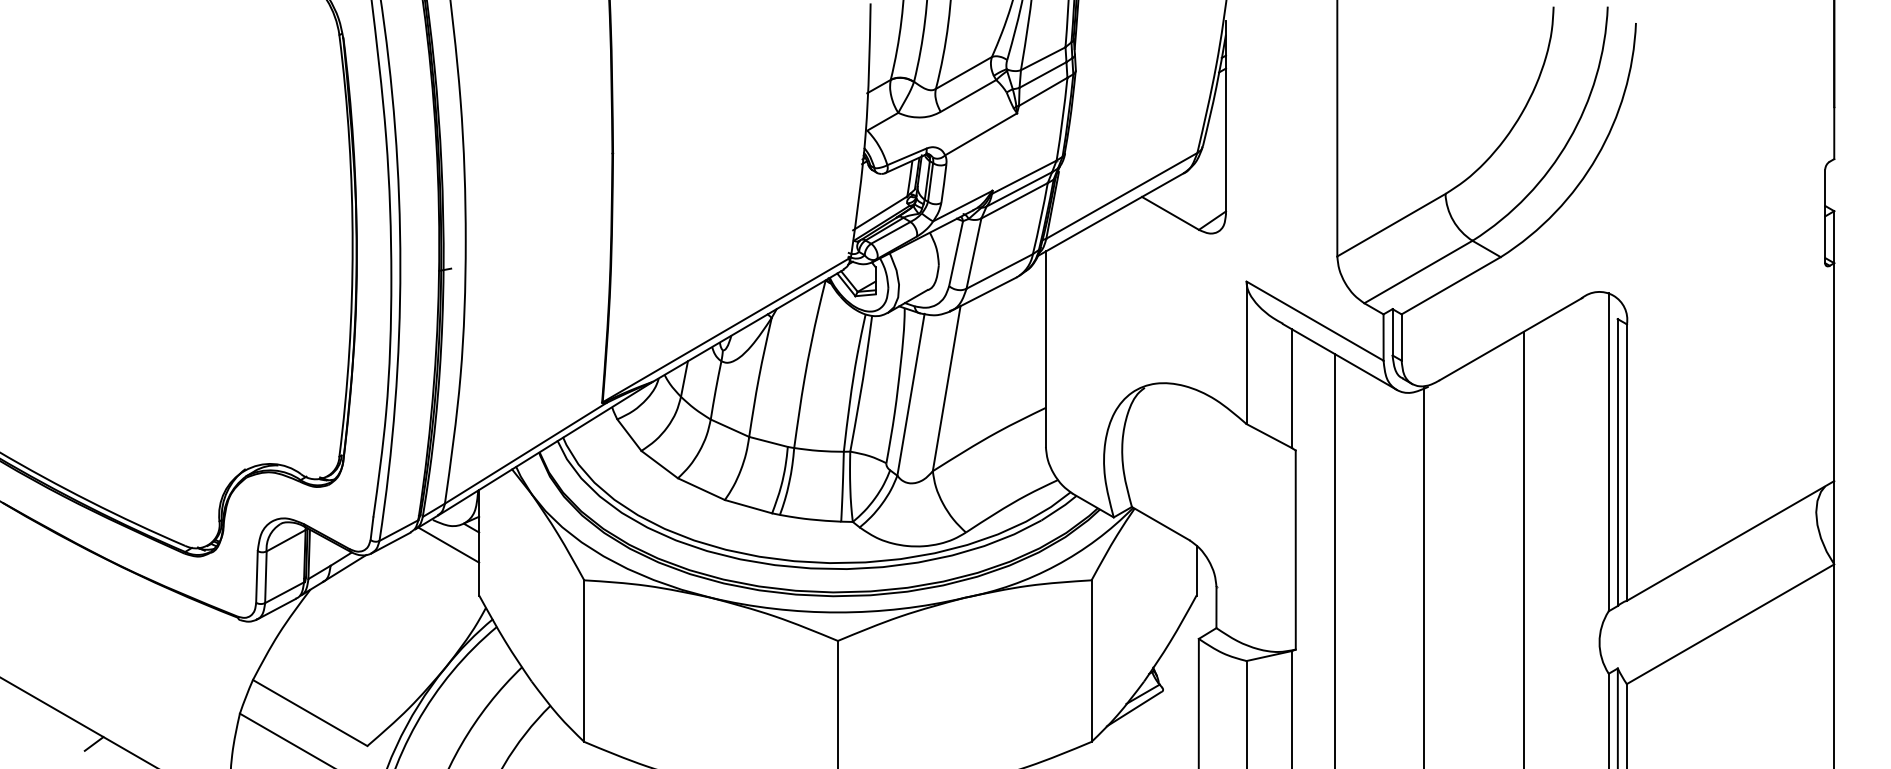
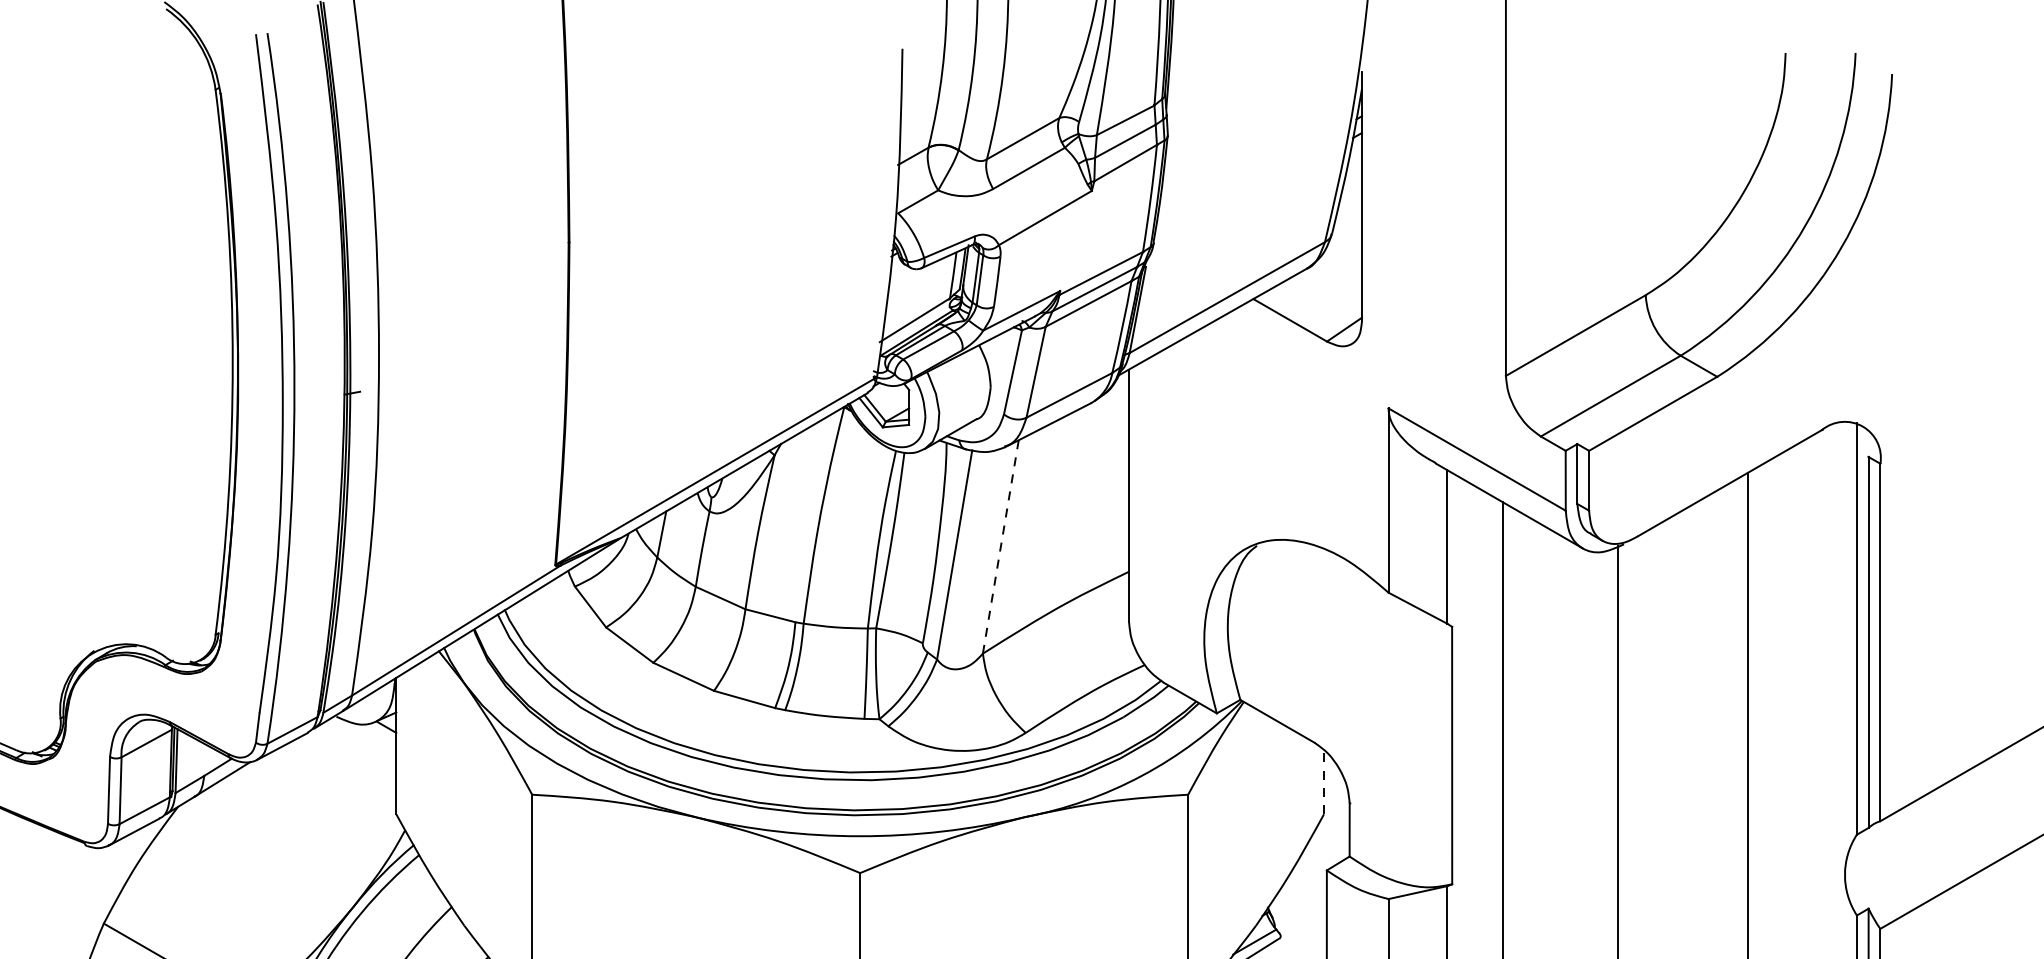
line: (946, 388) -> (1000, 546), solid -> dashed
line: (448, 544) -> (356, 748), removed
line: (1196, 570) -> (1323, 782), solid -> dashed

